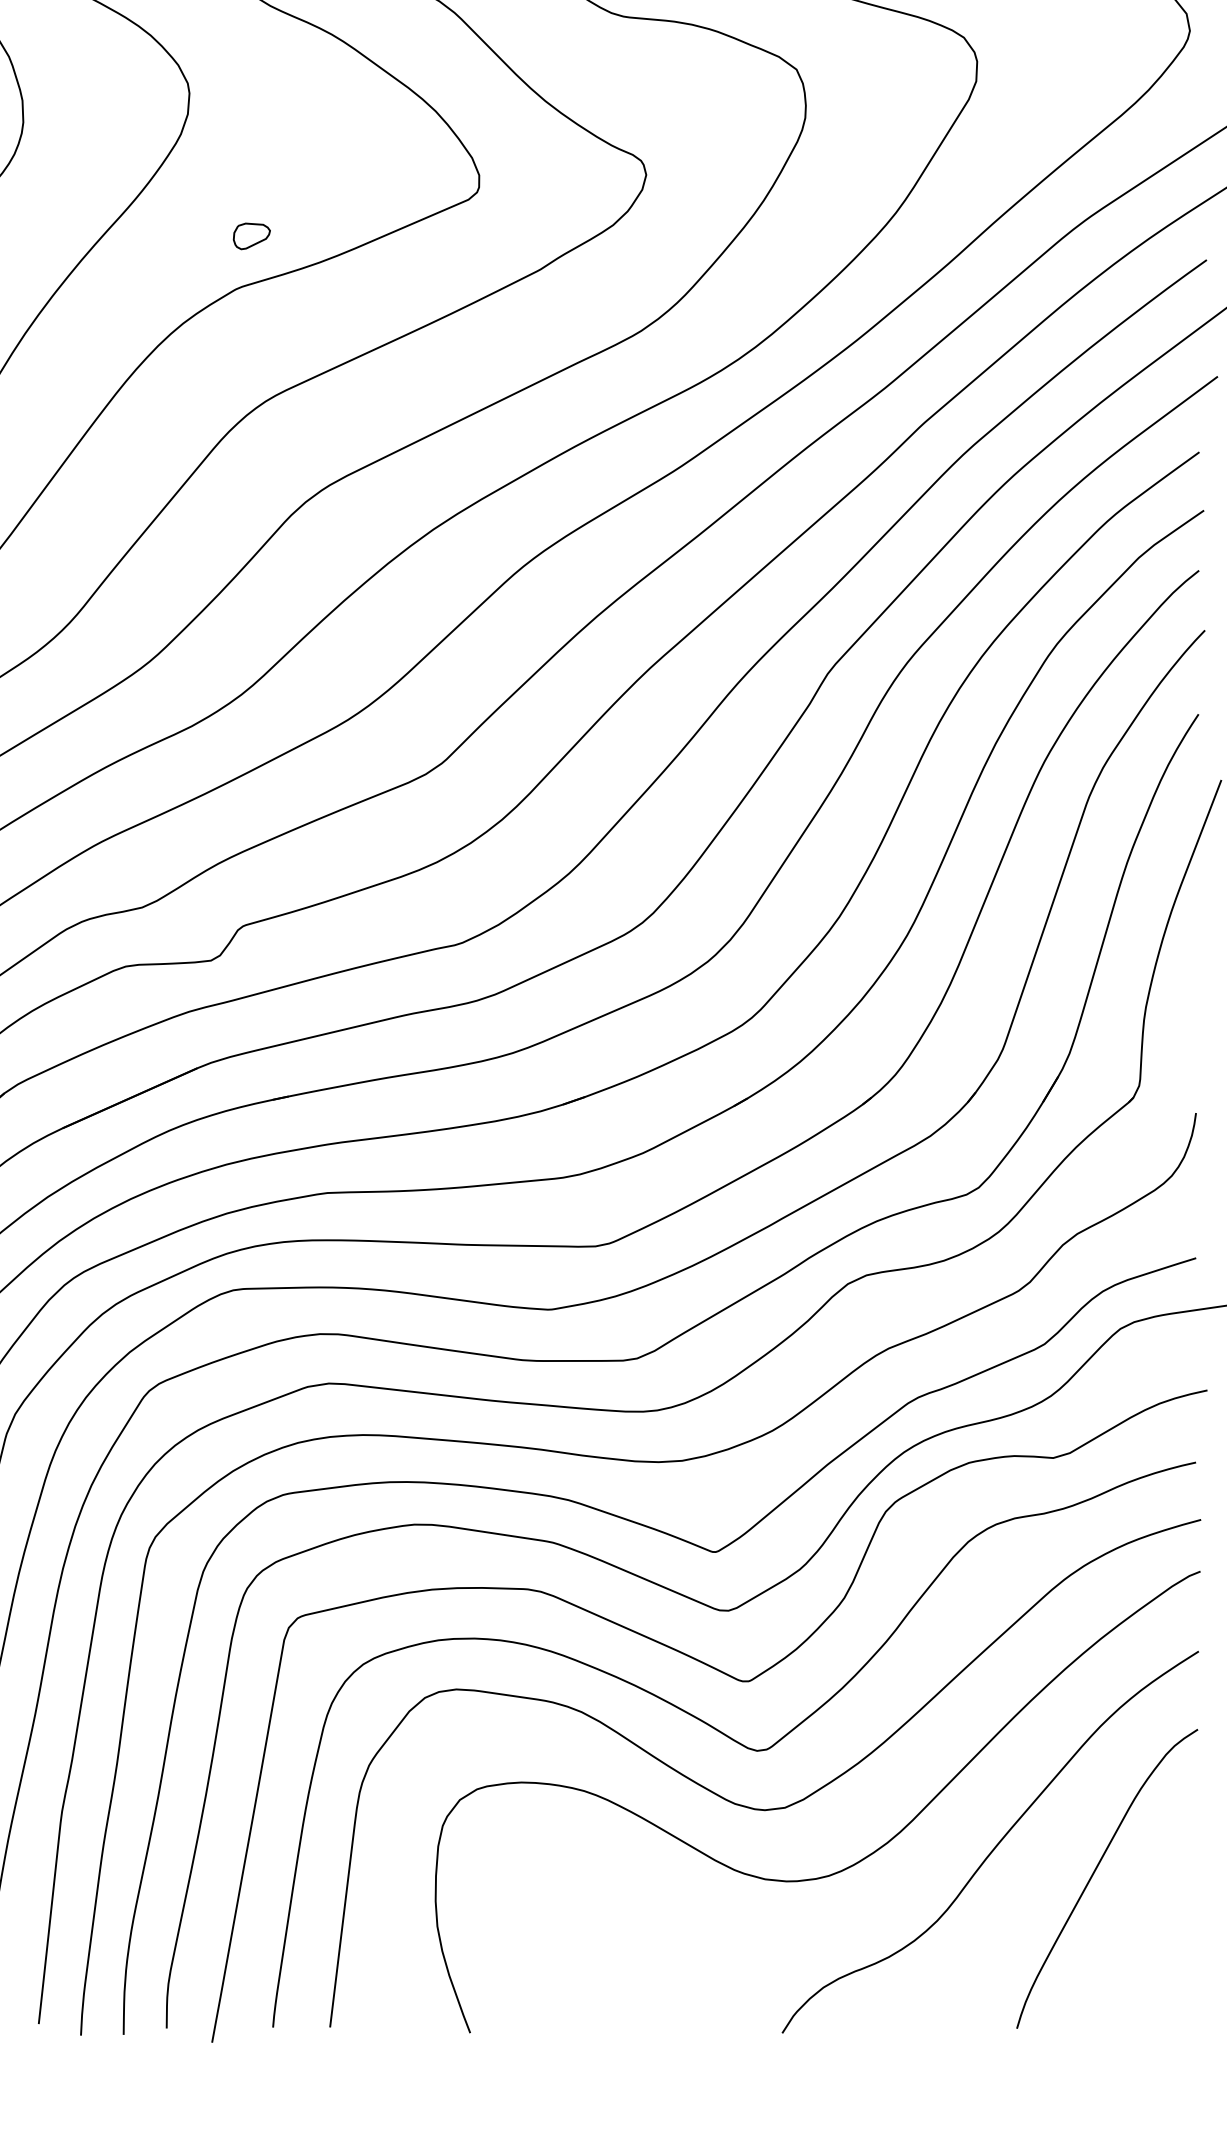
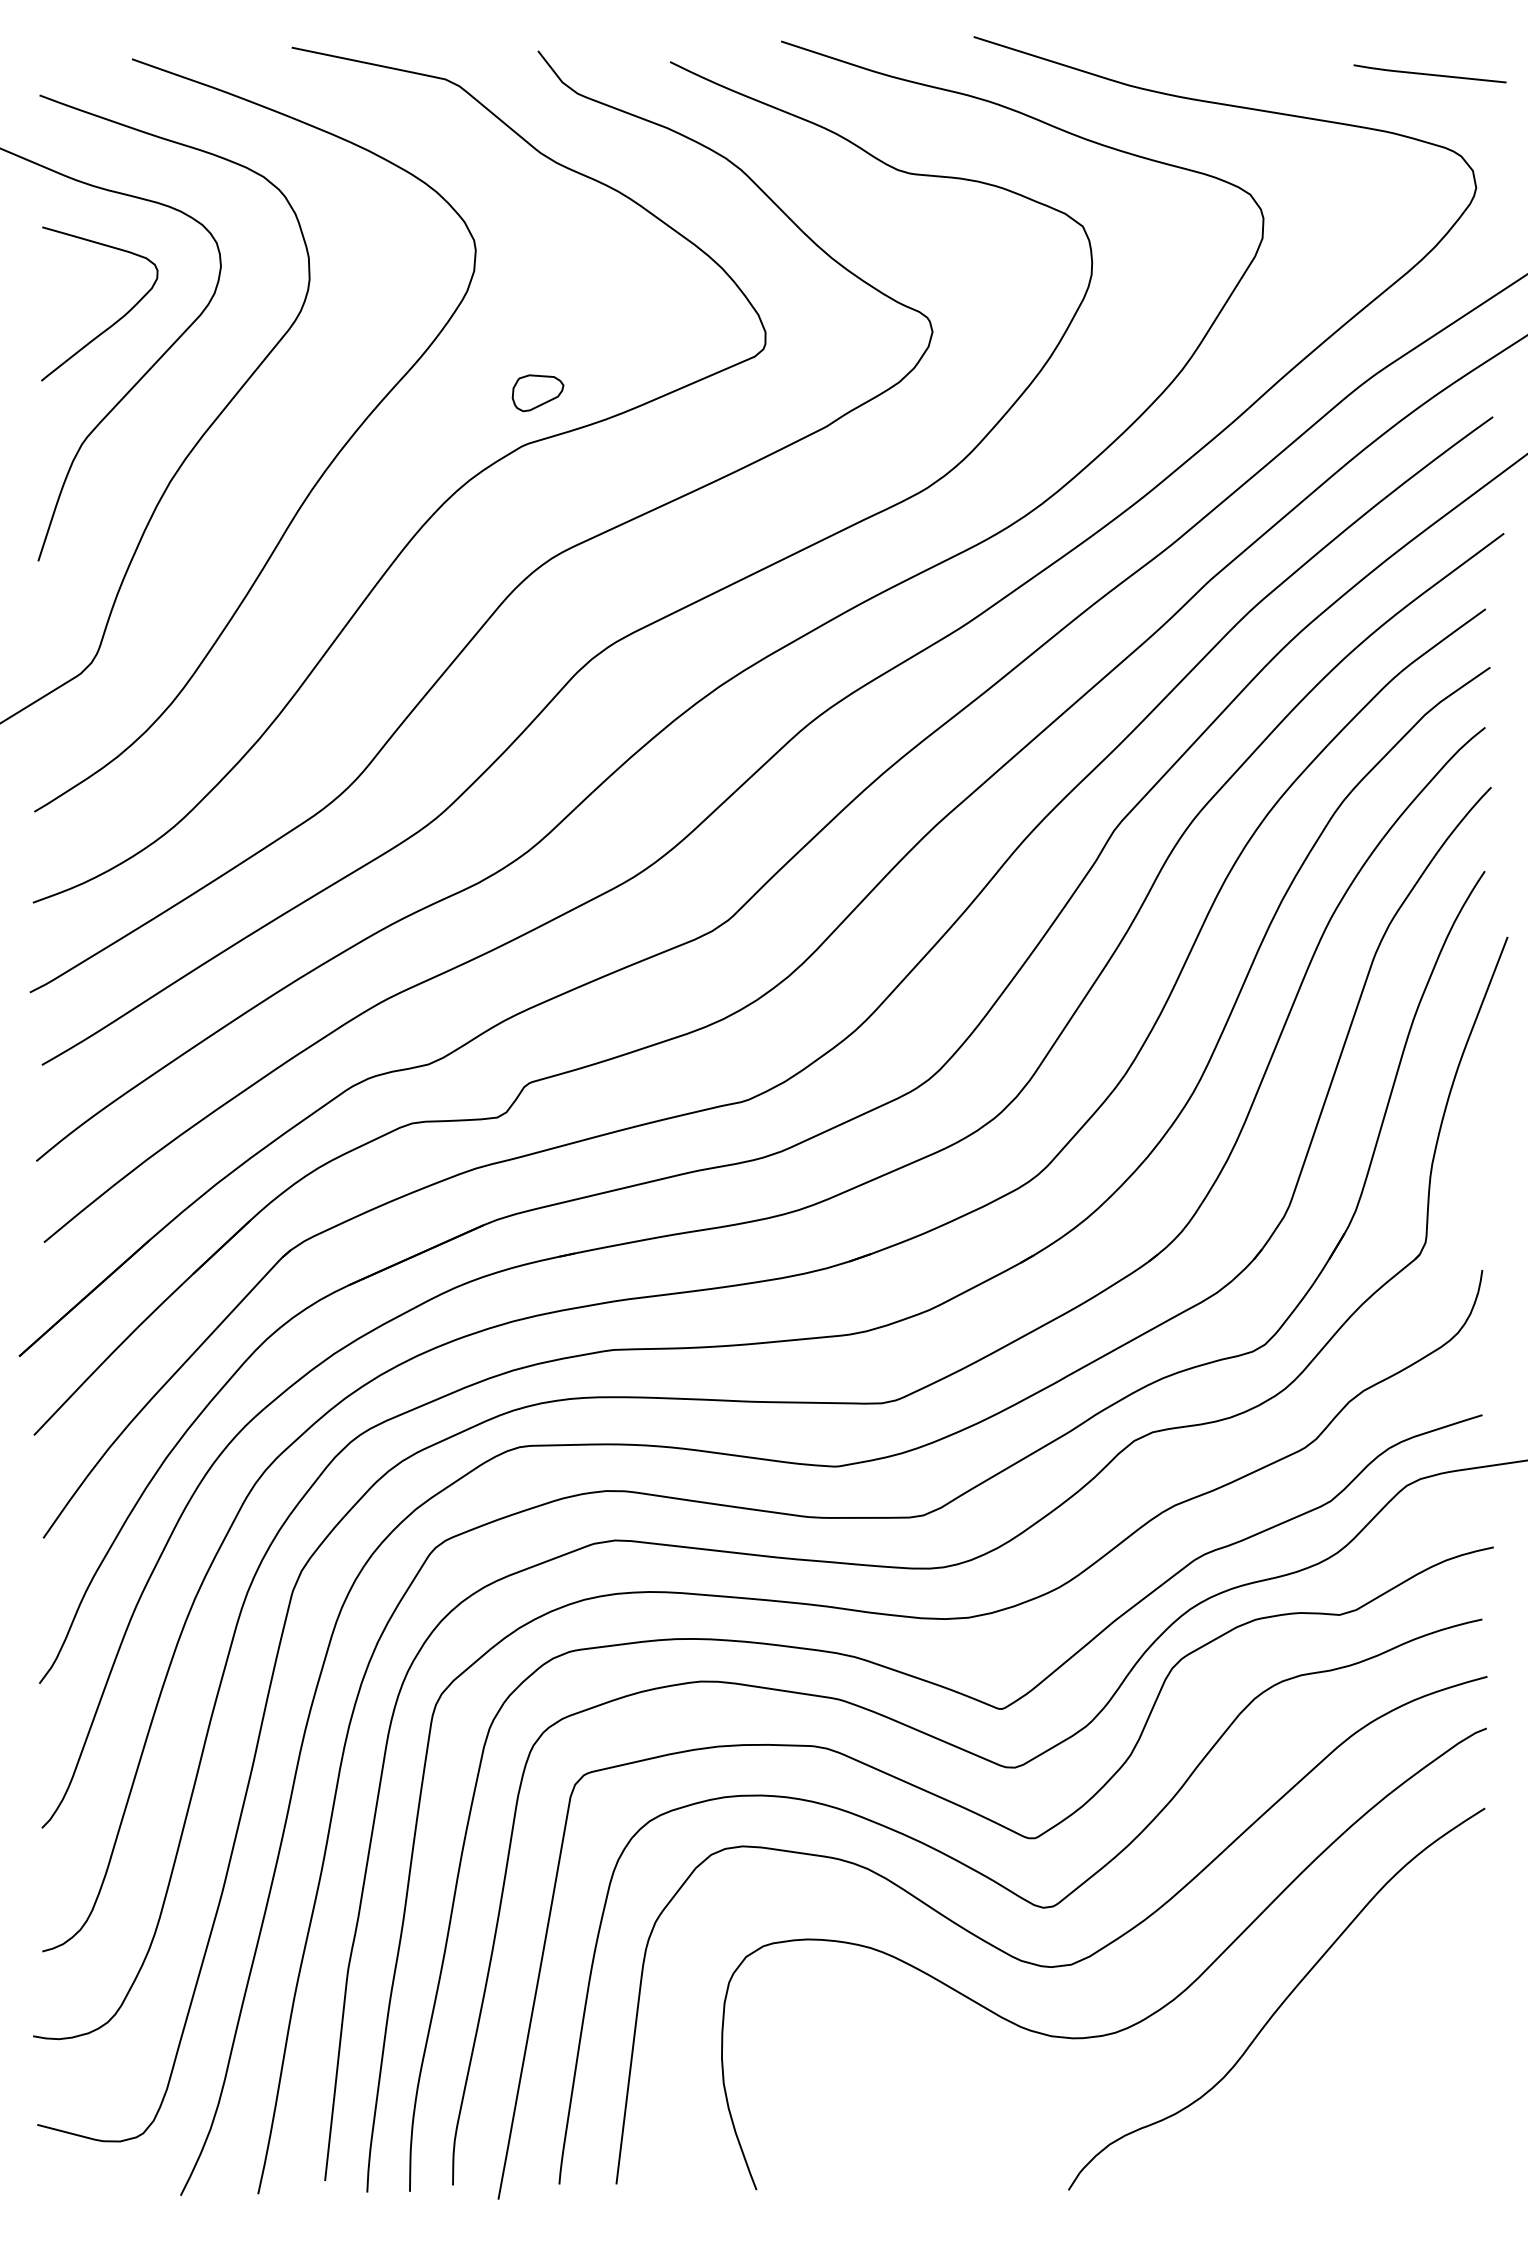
part: (252, 236) -> (538, 393), size x1.4
curve: (1095, 1872) -> (1381, 2029), removed

